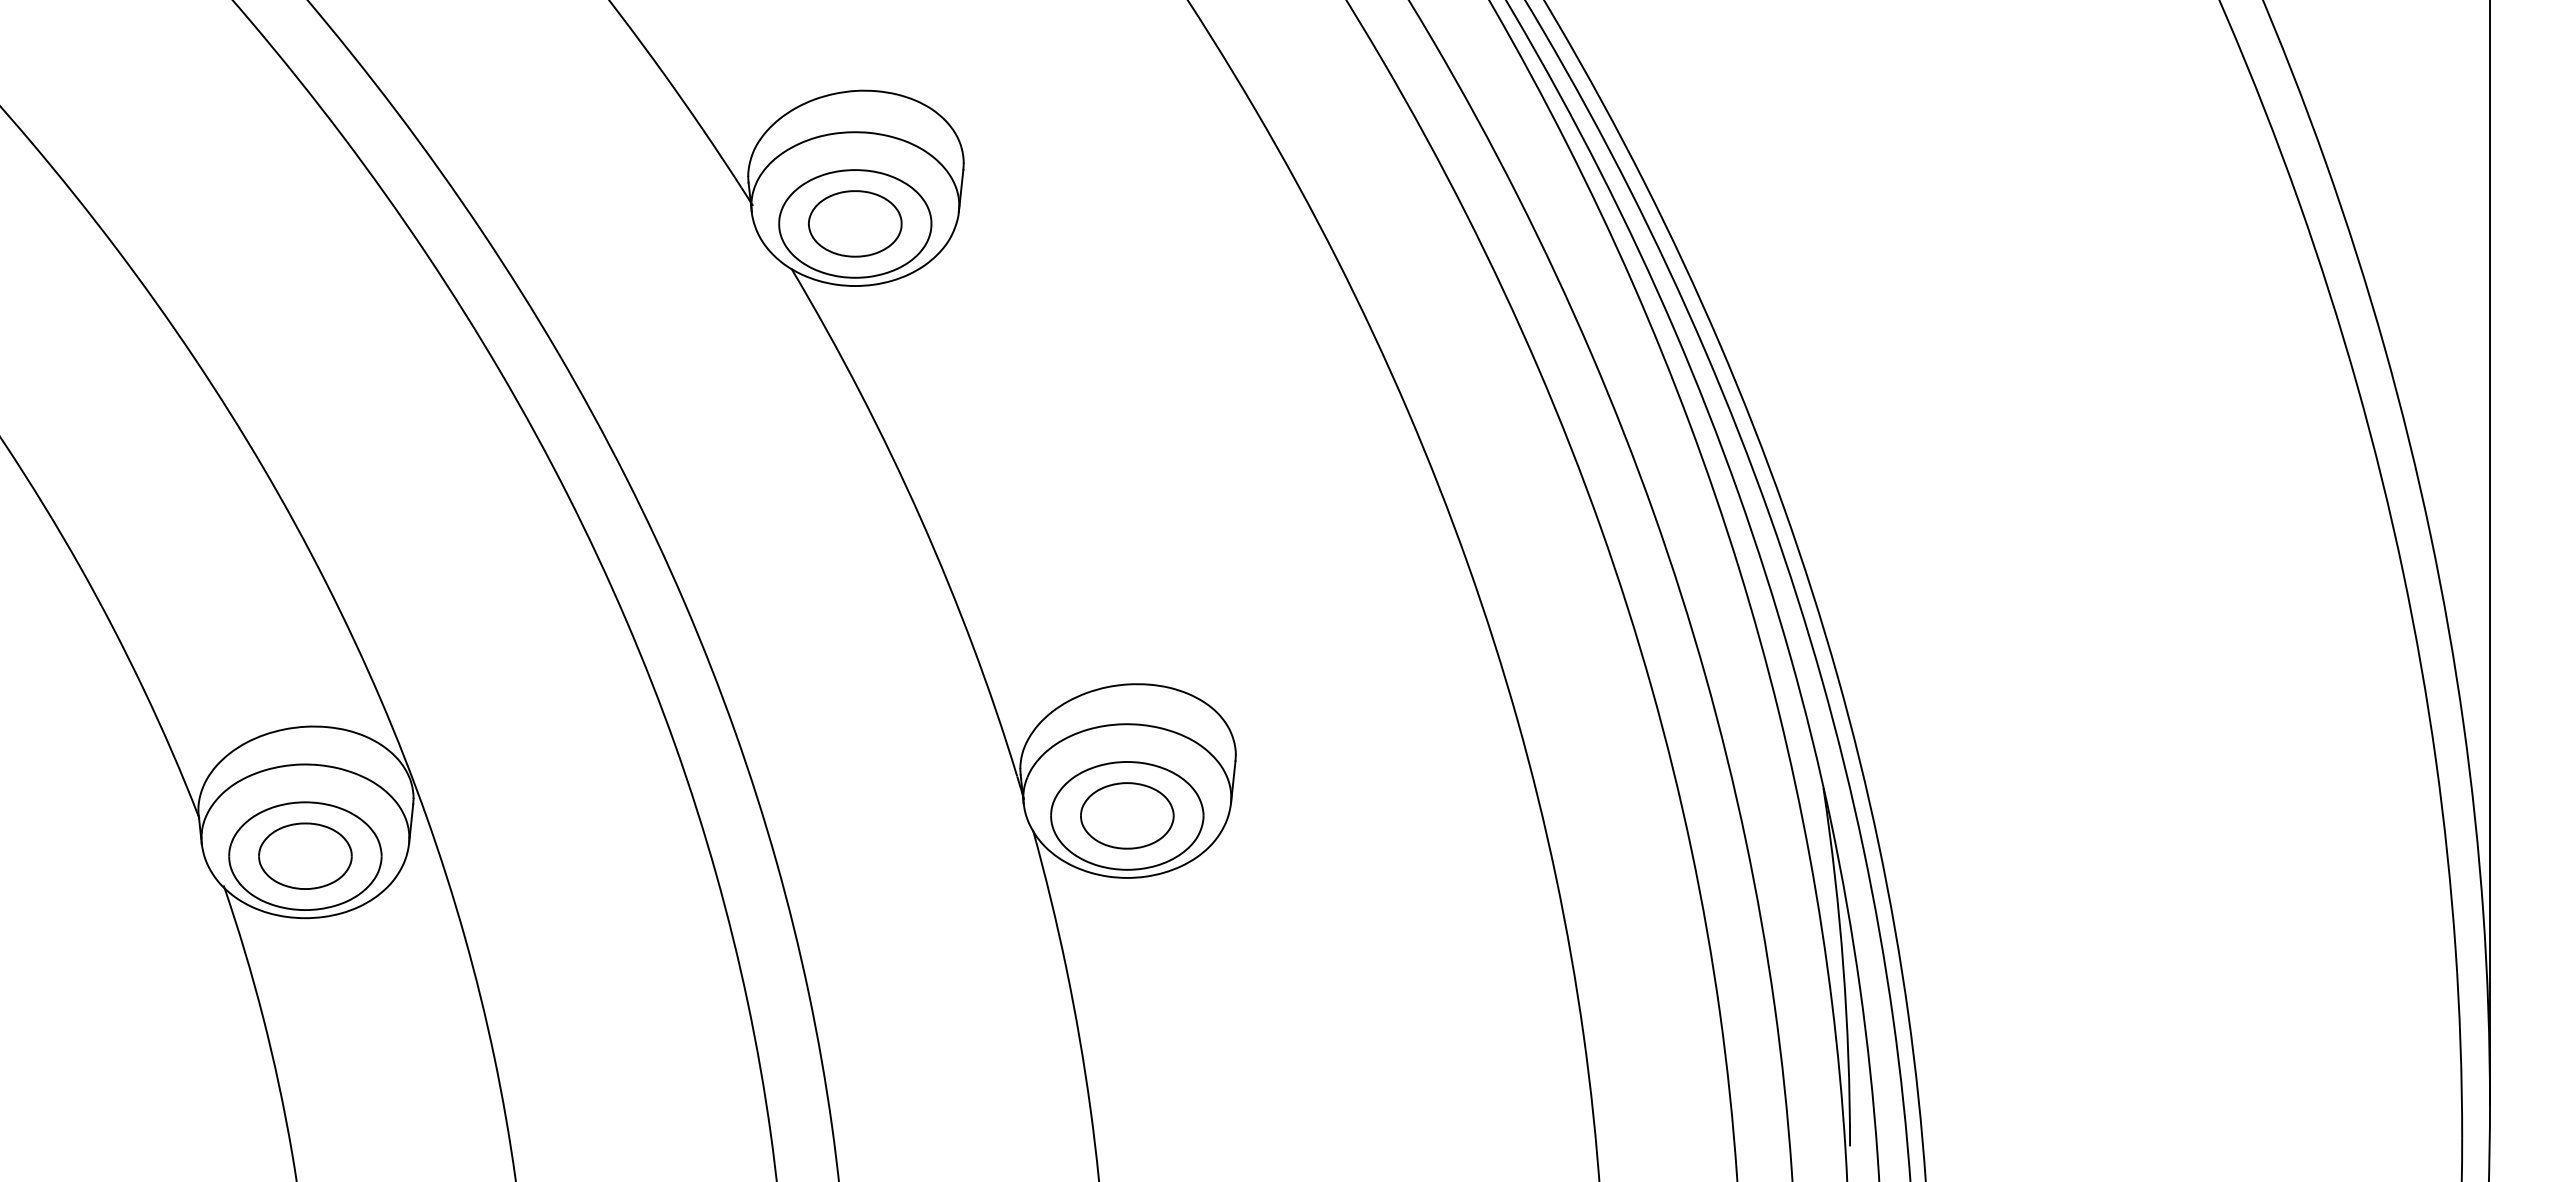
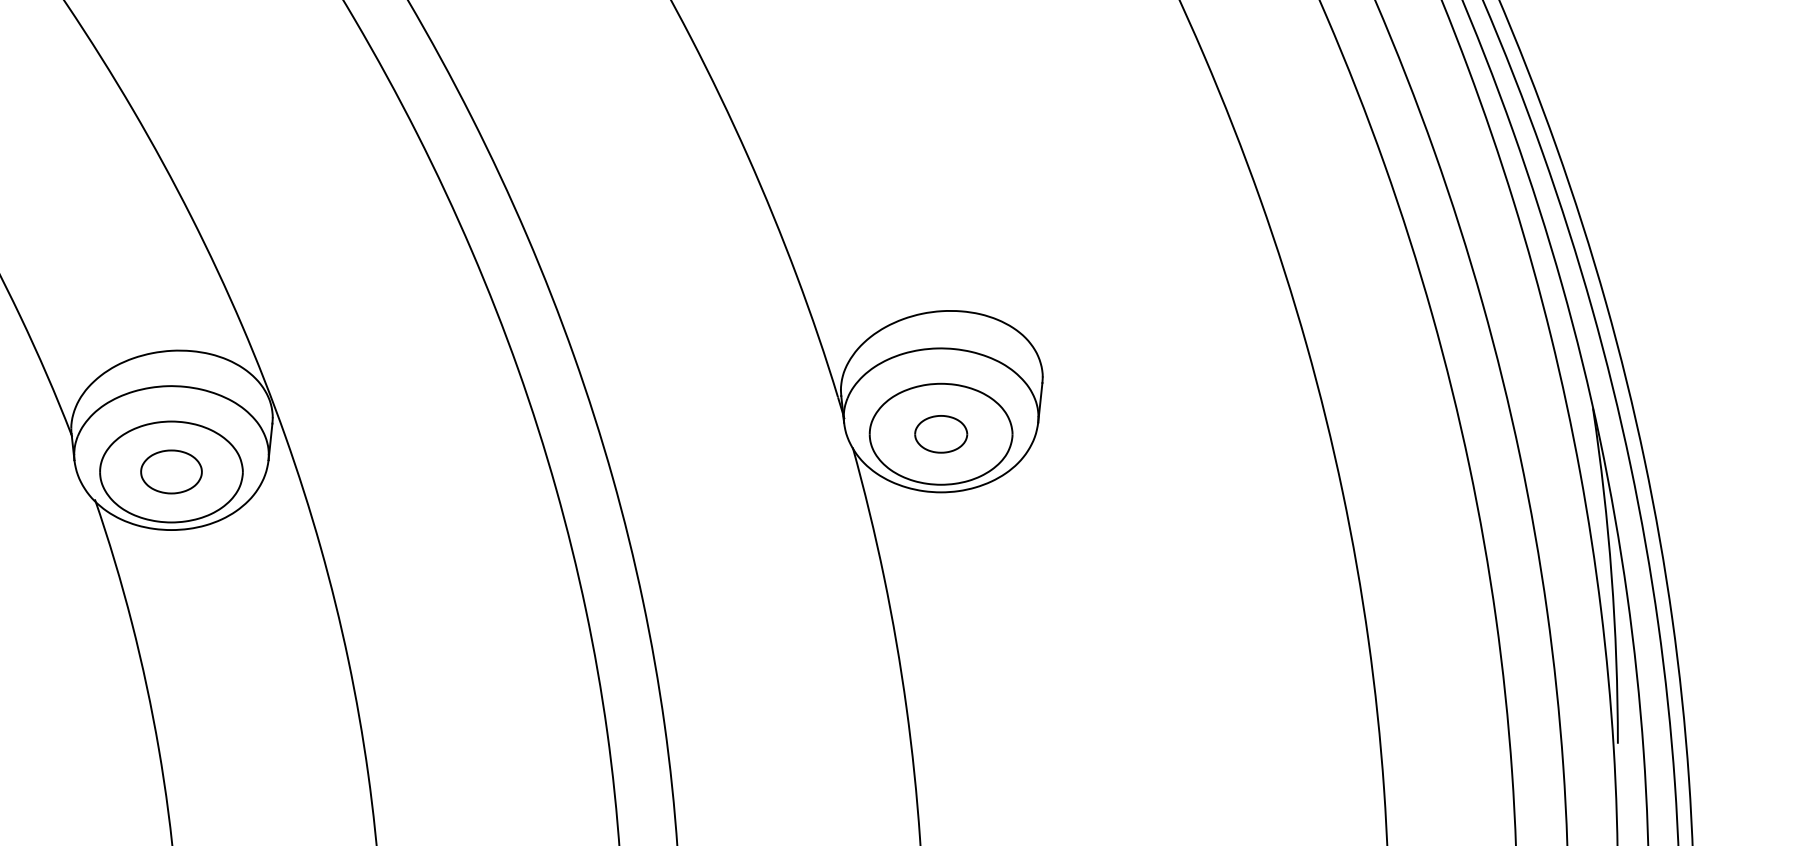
part: (1127, 815) -> (941, 433), size x0.6
part: (305, 855) -> (171, 471), size x0.7

